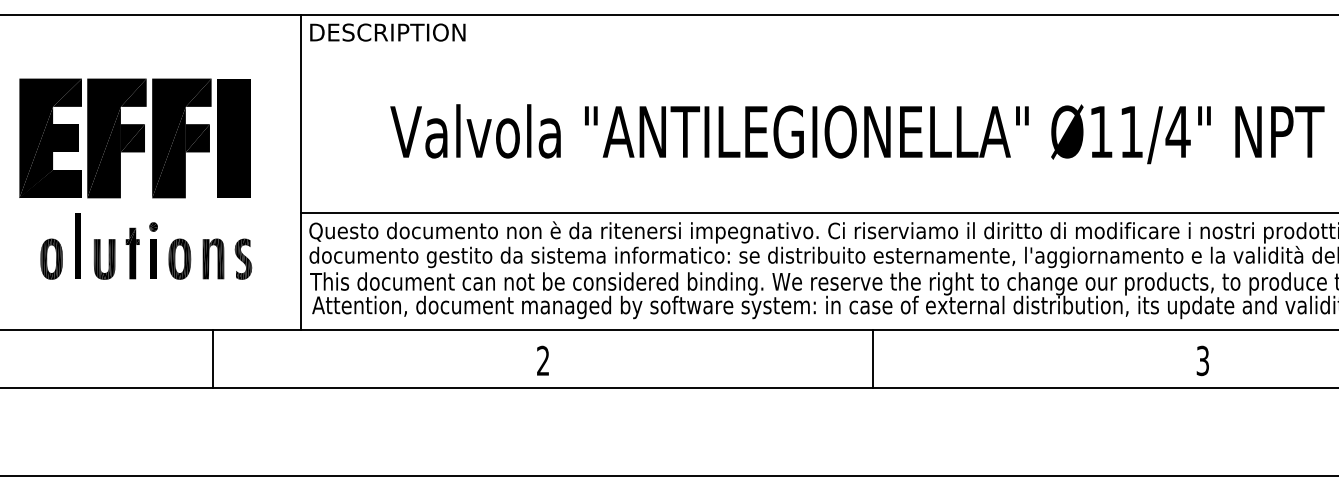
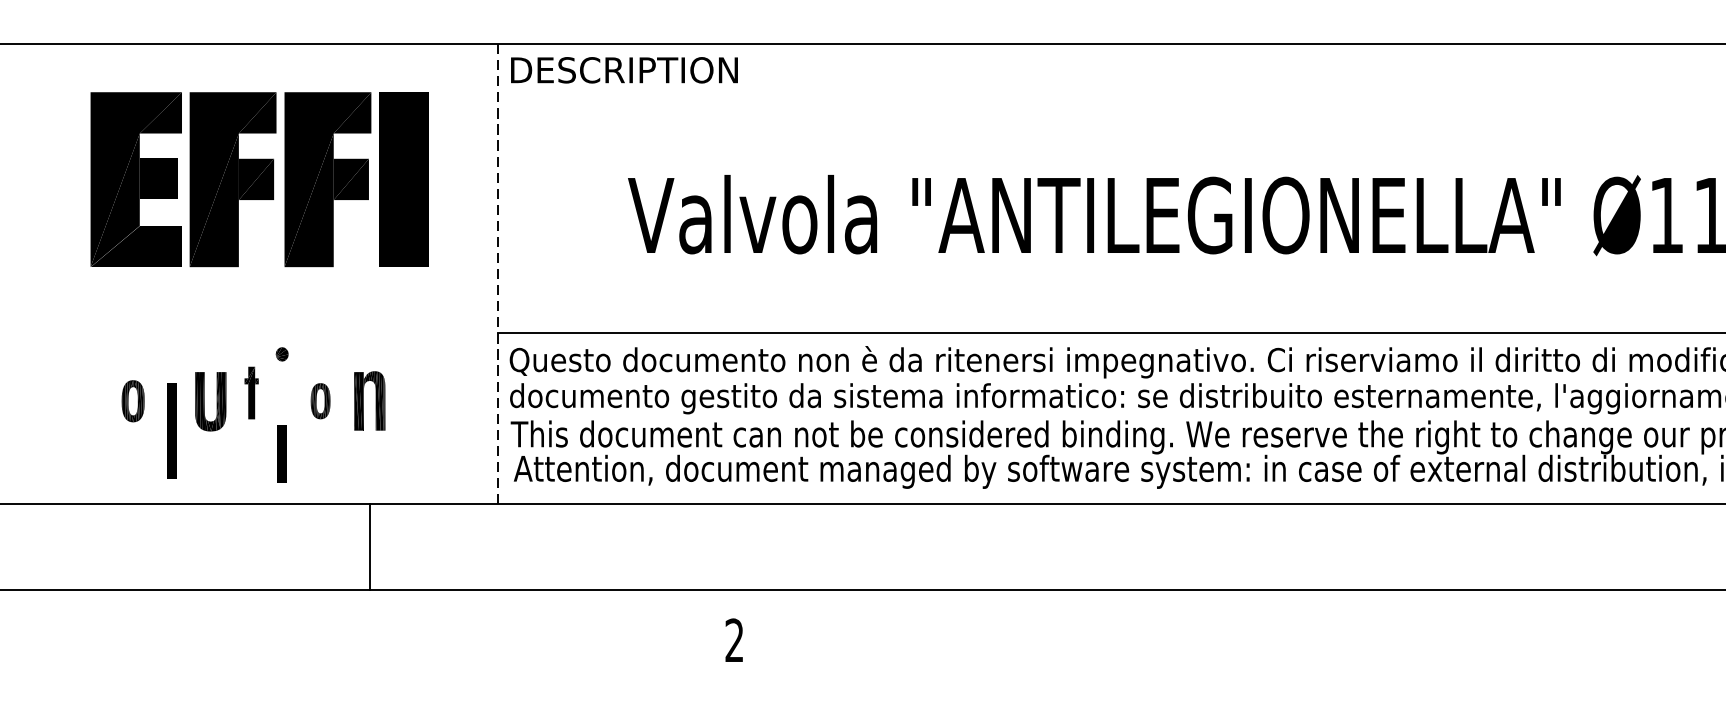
part: (134, 138) -> (258, 179), moved
line: (301, 172) -> (498, 274), solid -> dashed
part: (77, 245) -> (171, 429), moved
part: (132, 253) -> (251, 393), size x0.7
part: (51, 258) -> (133, 400), size x0.7
part: (153, 258) -> (282, 452), moved
part: (179, 258) -> (320, 400), size x0.6
part: (243, 258) -> (413, 400), removed
line: (873, 358) -> (1333, 546), removed
text: (542, 360) -> (733, 639), moved

